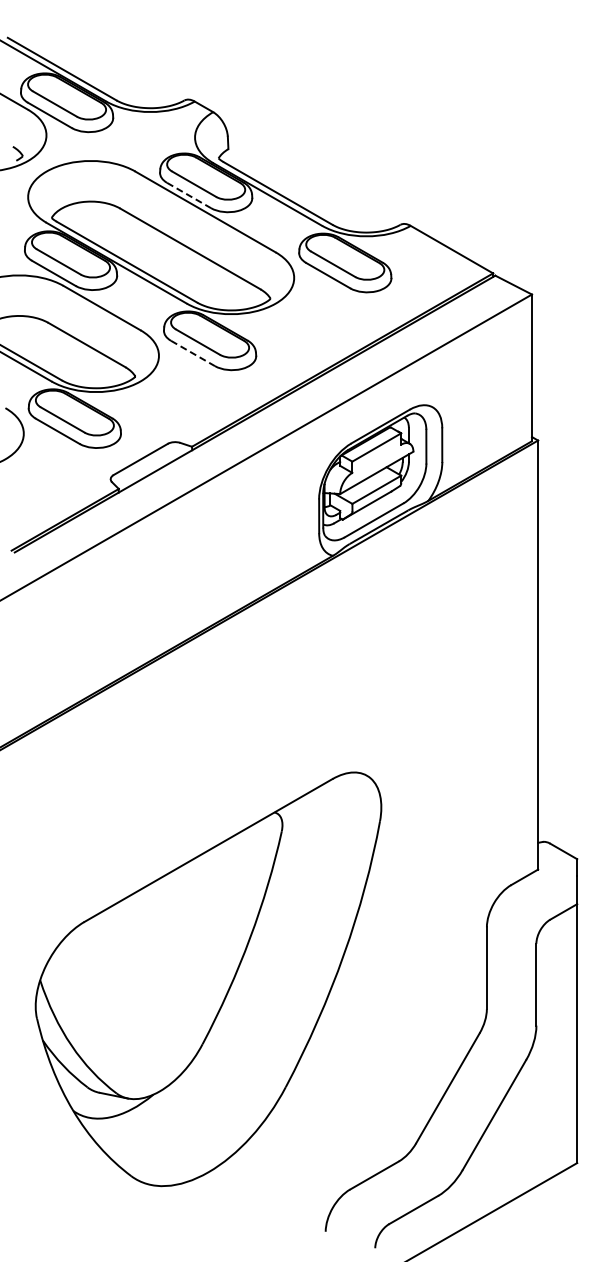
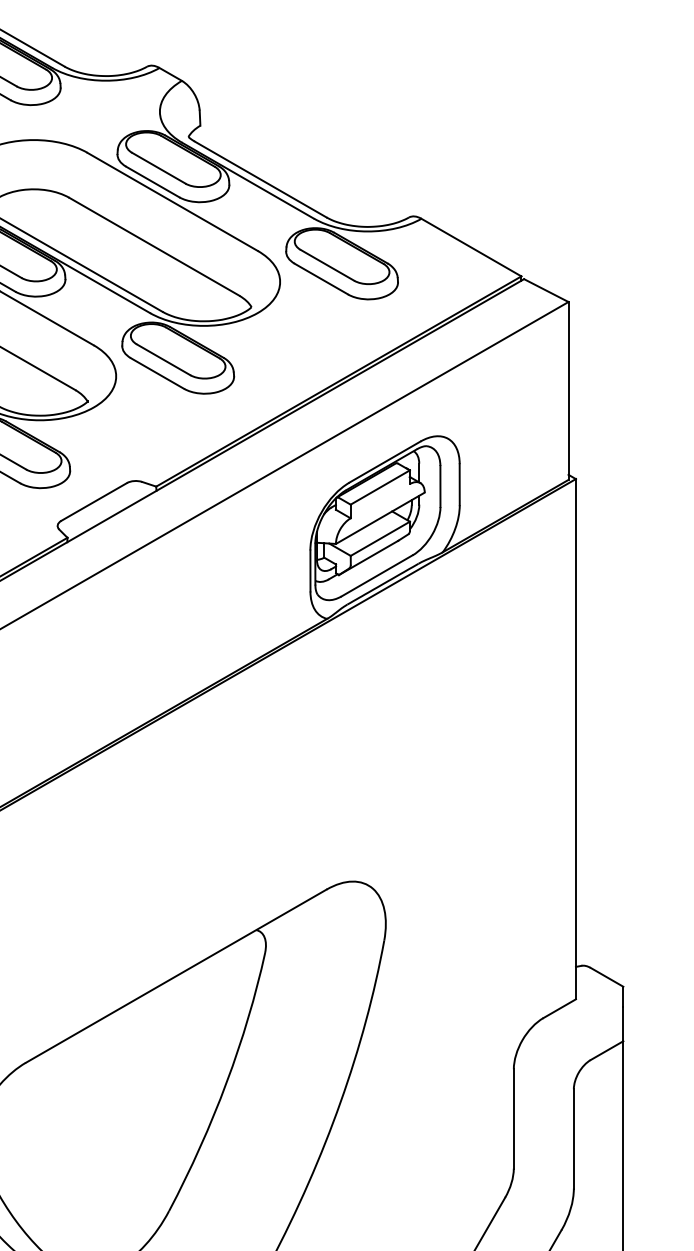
line: (189, 195) -> (153, 181), dashed -> solid
line: (193, 353) -> (158, 373), dashed -> solid

